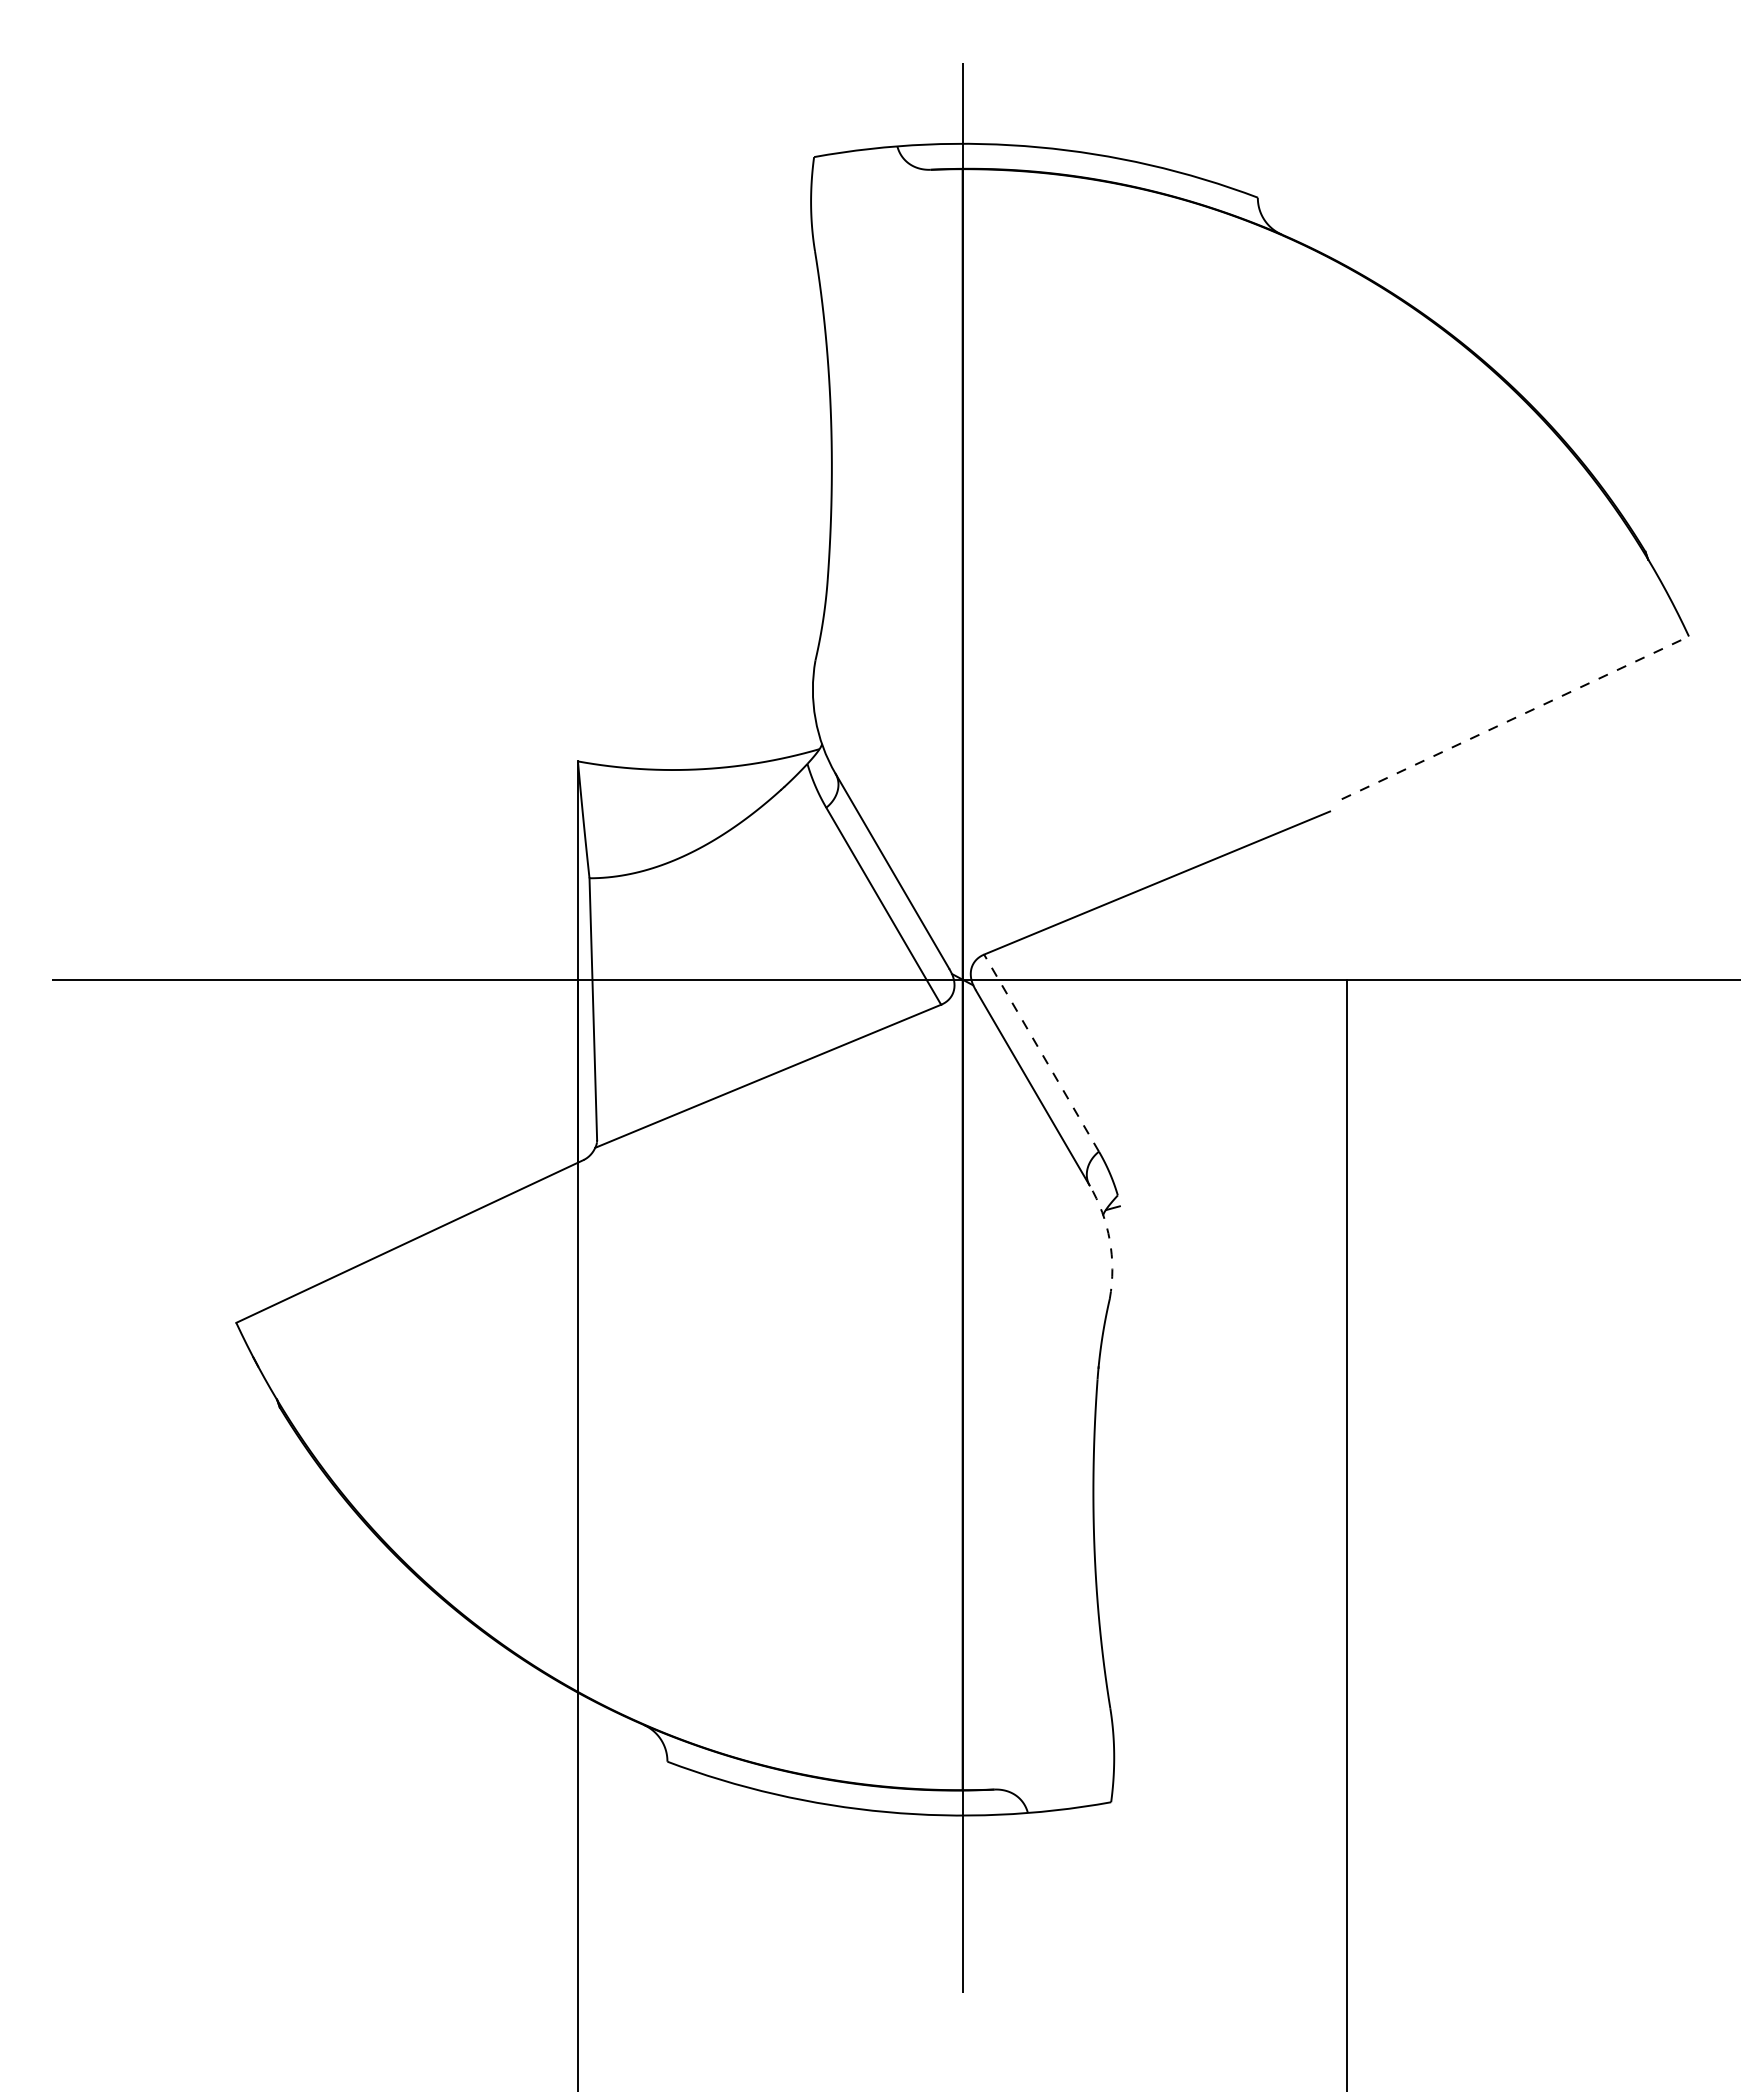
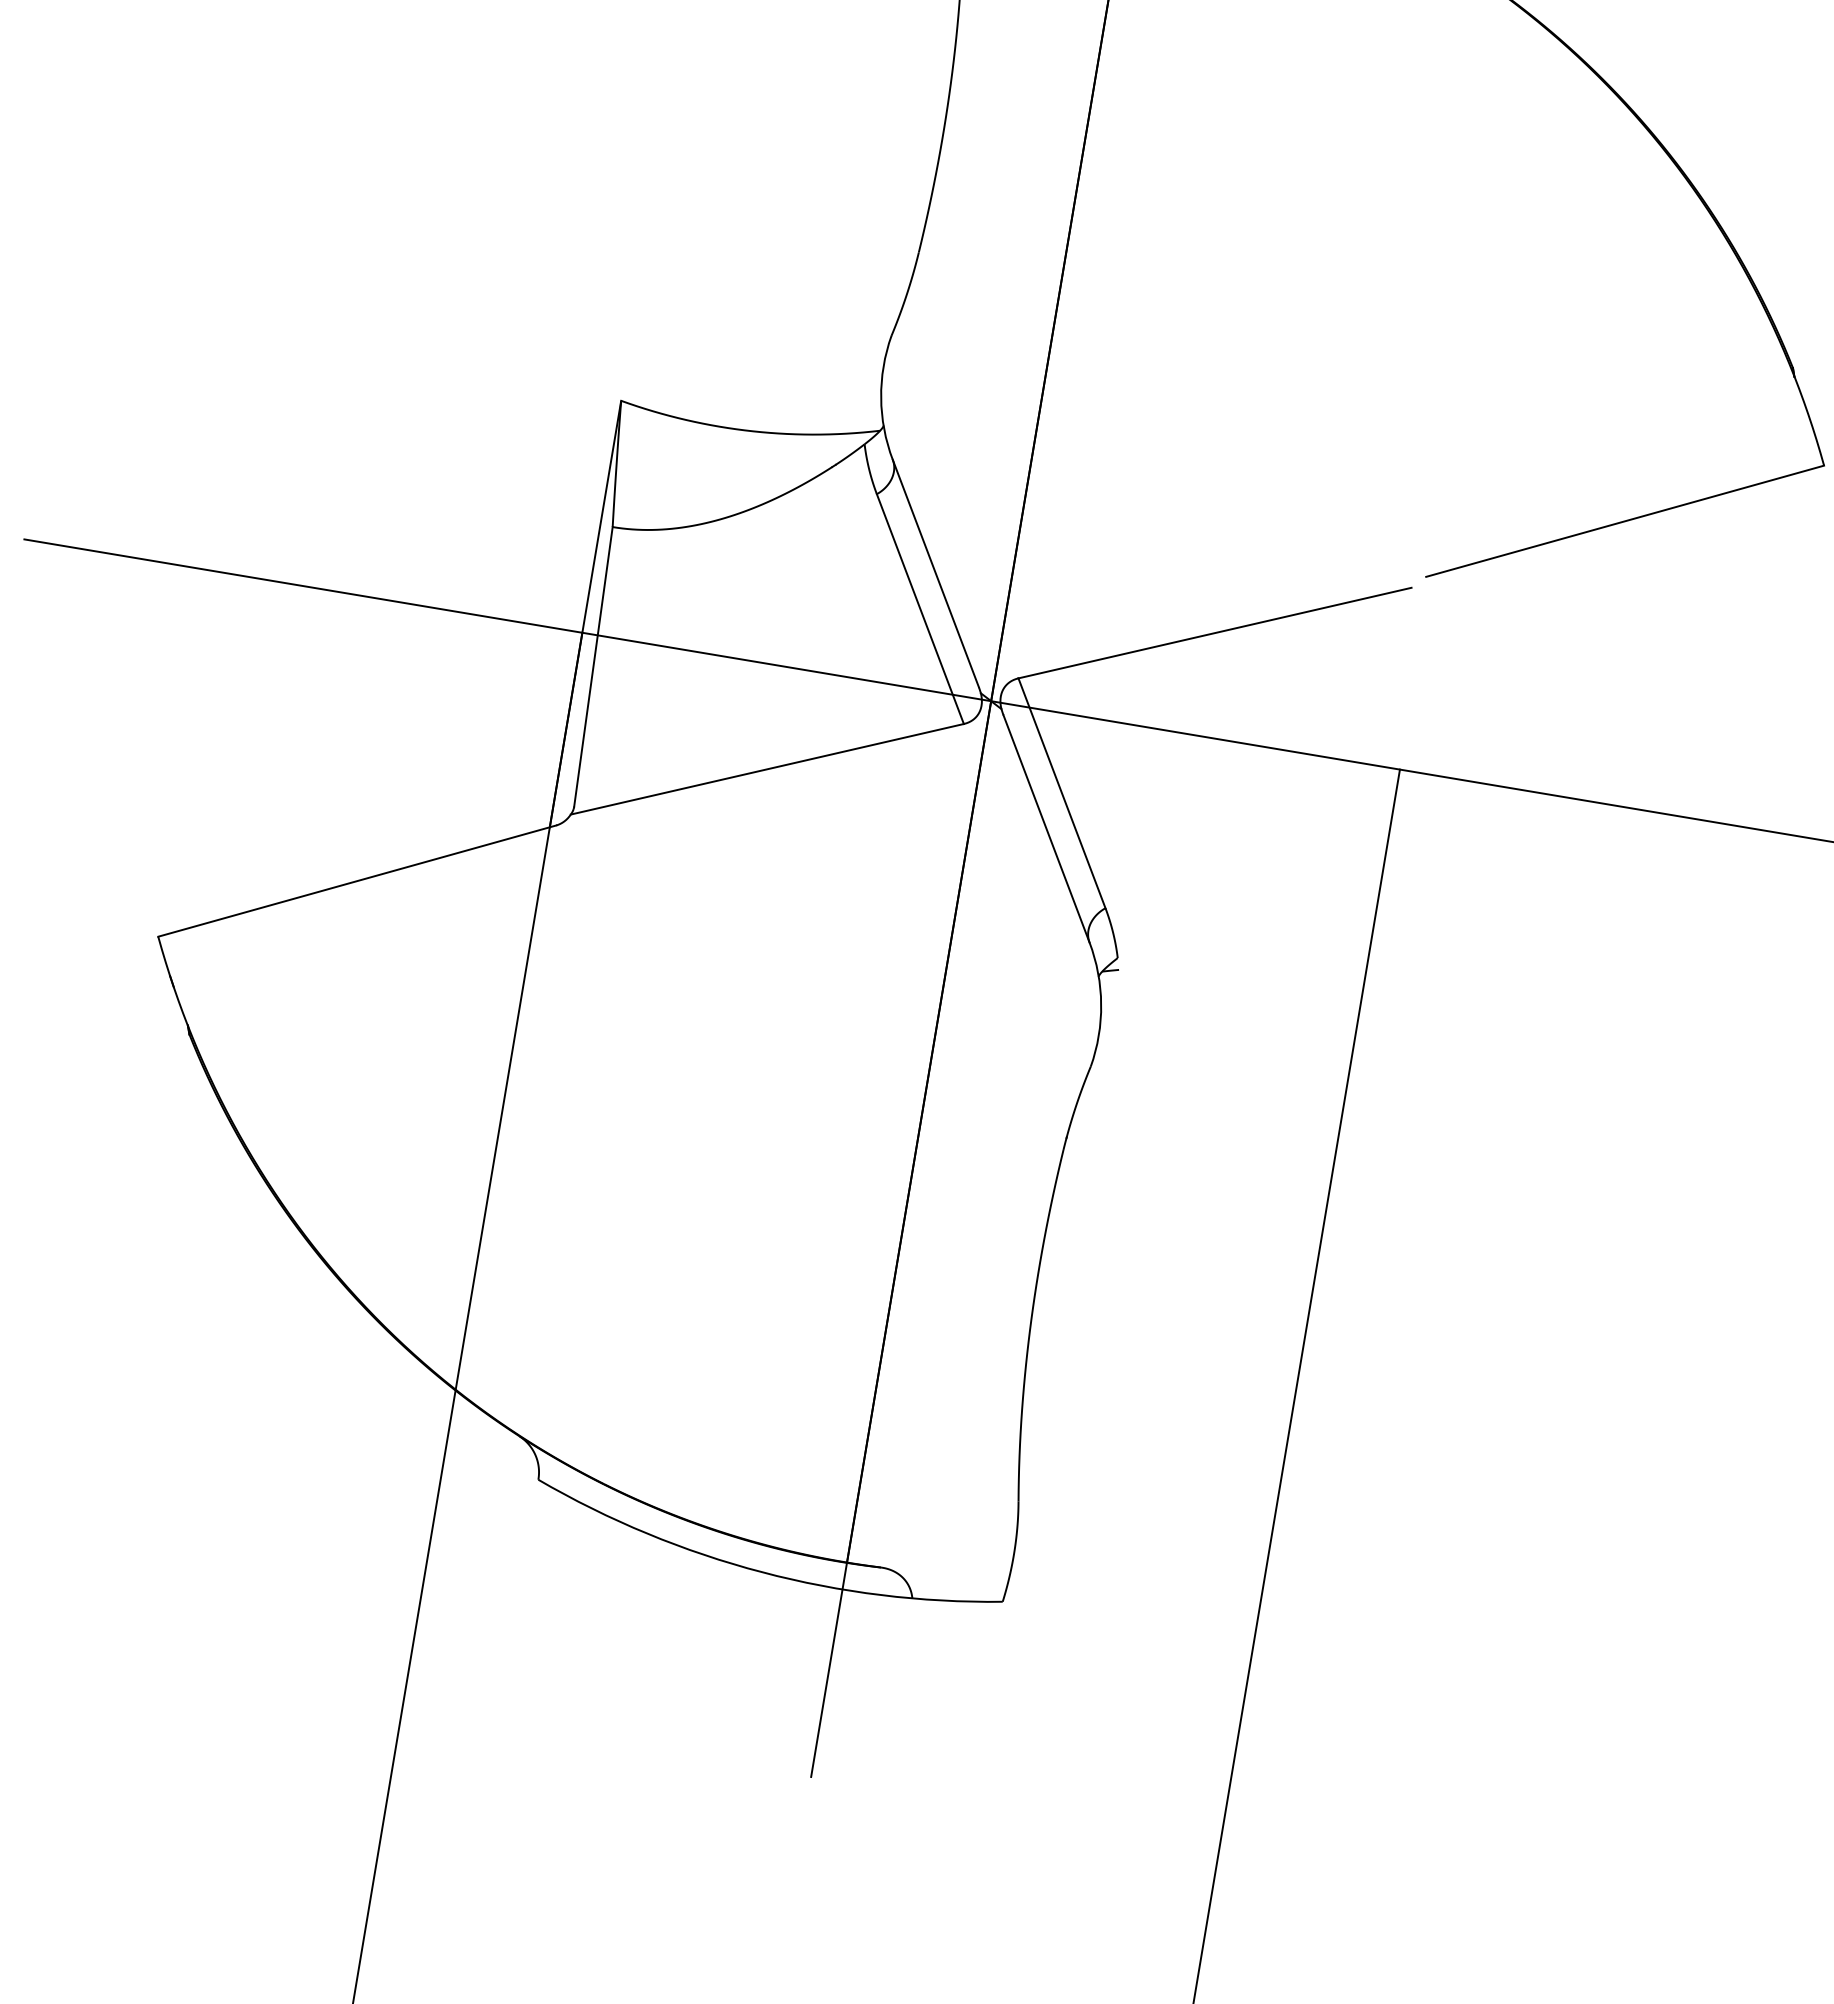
line: (1515, 717) -> (1625, 520), dashed -> solid
line: (1041, 1052) -> (1062, 792), dashed -> solid
arc: (1109, 1240) -> (1100, 1004), dashed -> solid

